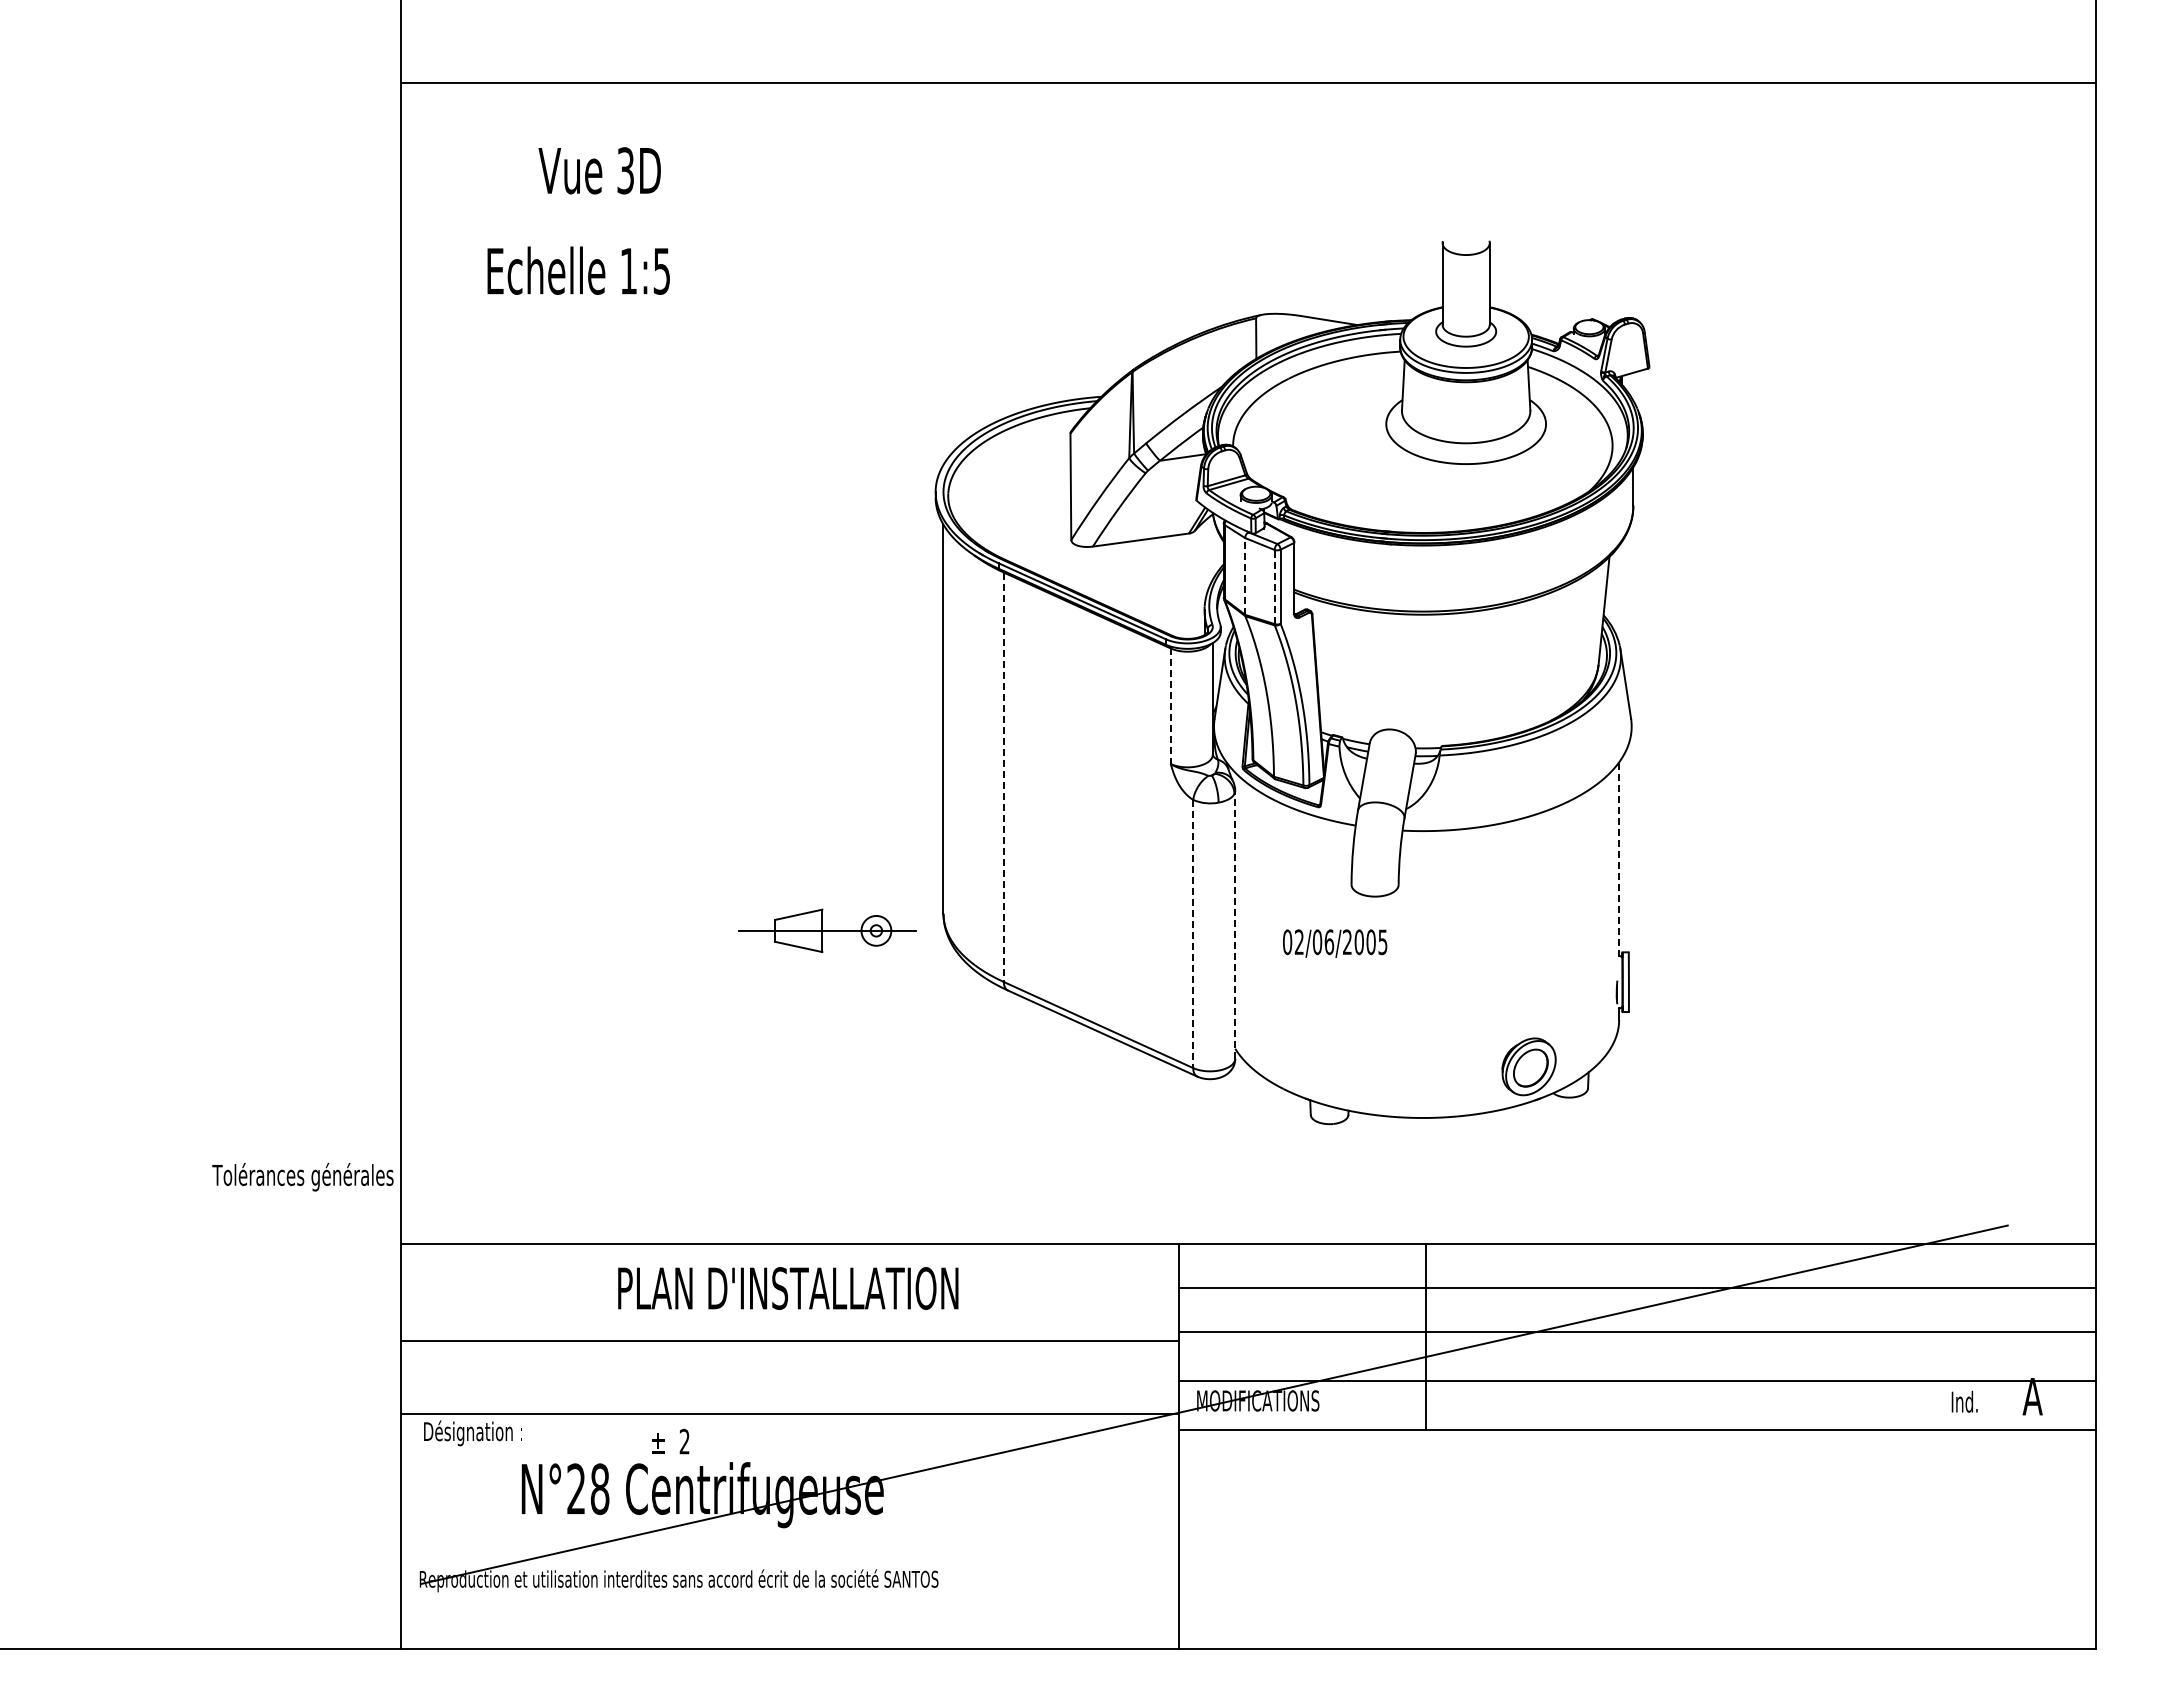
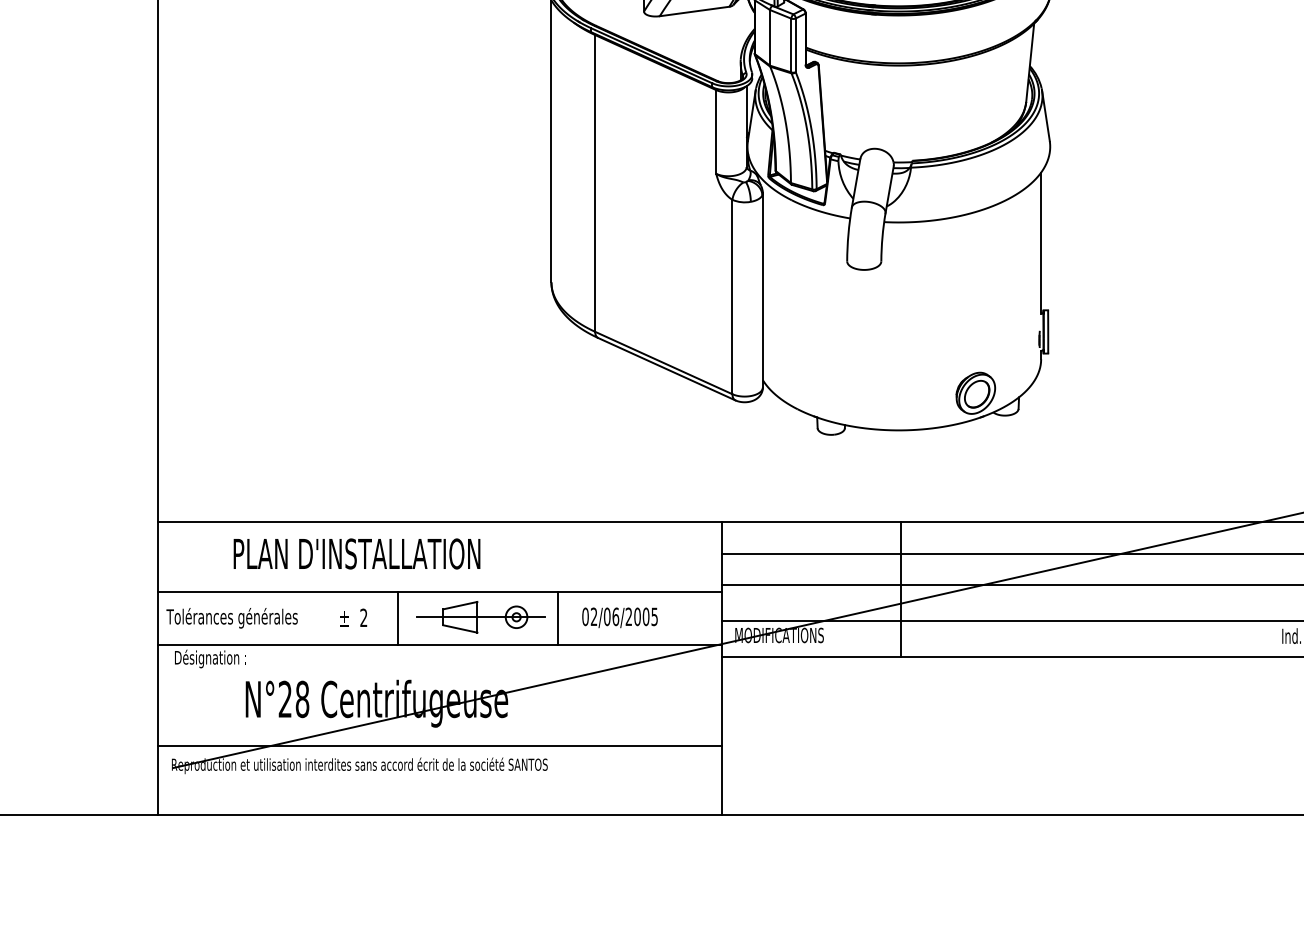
line: (1245, 575) -> (770, 37), dashed -> solid
line: (1274, 586) -> (791, 45), dashed -> solid
line: (1170, 706) -> (715, 132), dashed -> solid
line: (1003, 777) -> (594, 183), dashed -> solid
line: (1619, 859) -> (1041, 243), dashed -> solid
line: (1235, 924) -> (763, 290), dashed -> solid
part: (827, 930) -> (481, 617), moved
line: (1193, 934) -> (732, 297), dashed -> solid
text: (1335, 943) -> (620, 617), moved
text: (302, 1177) -> (231, 618), moved
text: (788, 1288) -> (357, 553), moved
line: (732, 1377) -> (398, 618), added
line: (952, 1377) -> (557, 618), added
text: (670, 1441) -> (353, 617), moved
line: (789, 1553) -> (439, 746), added

